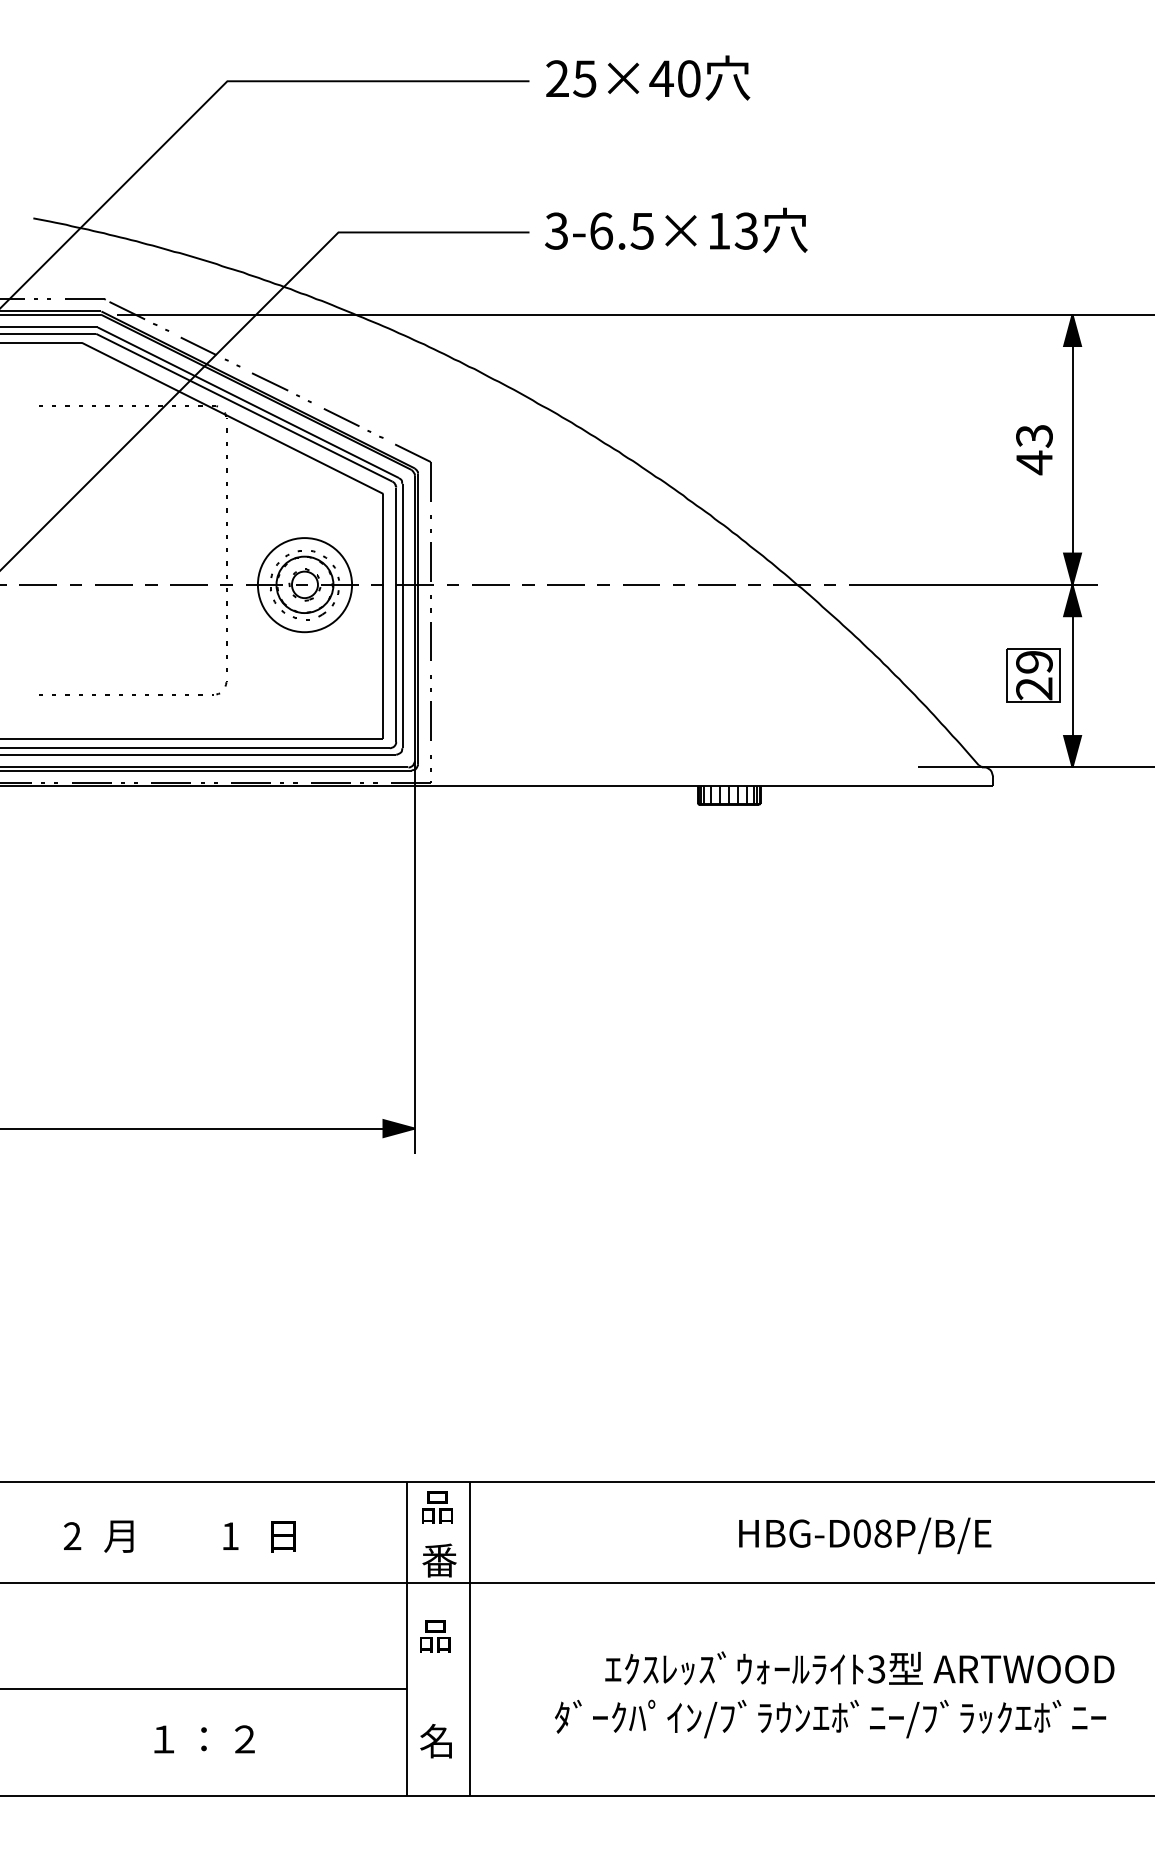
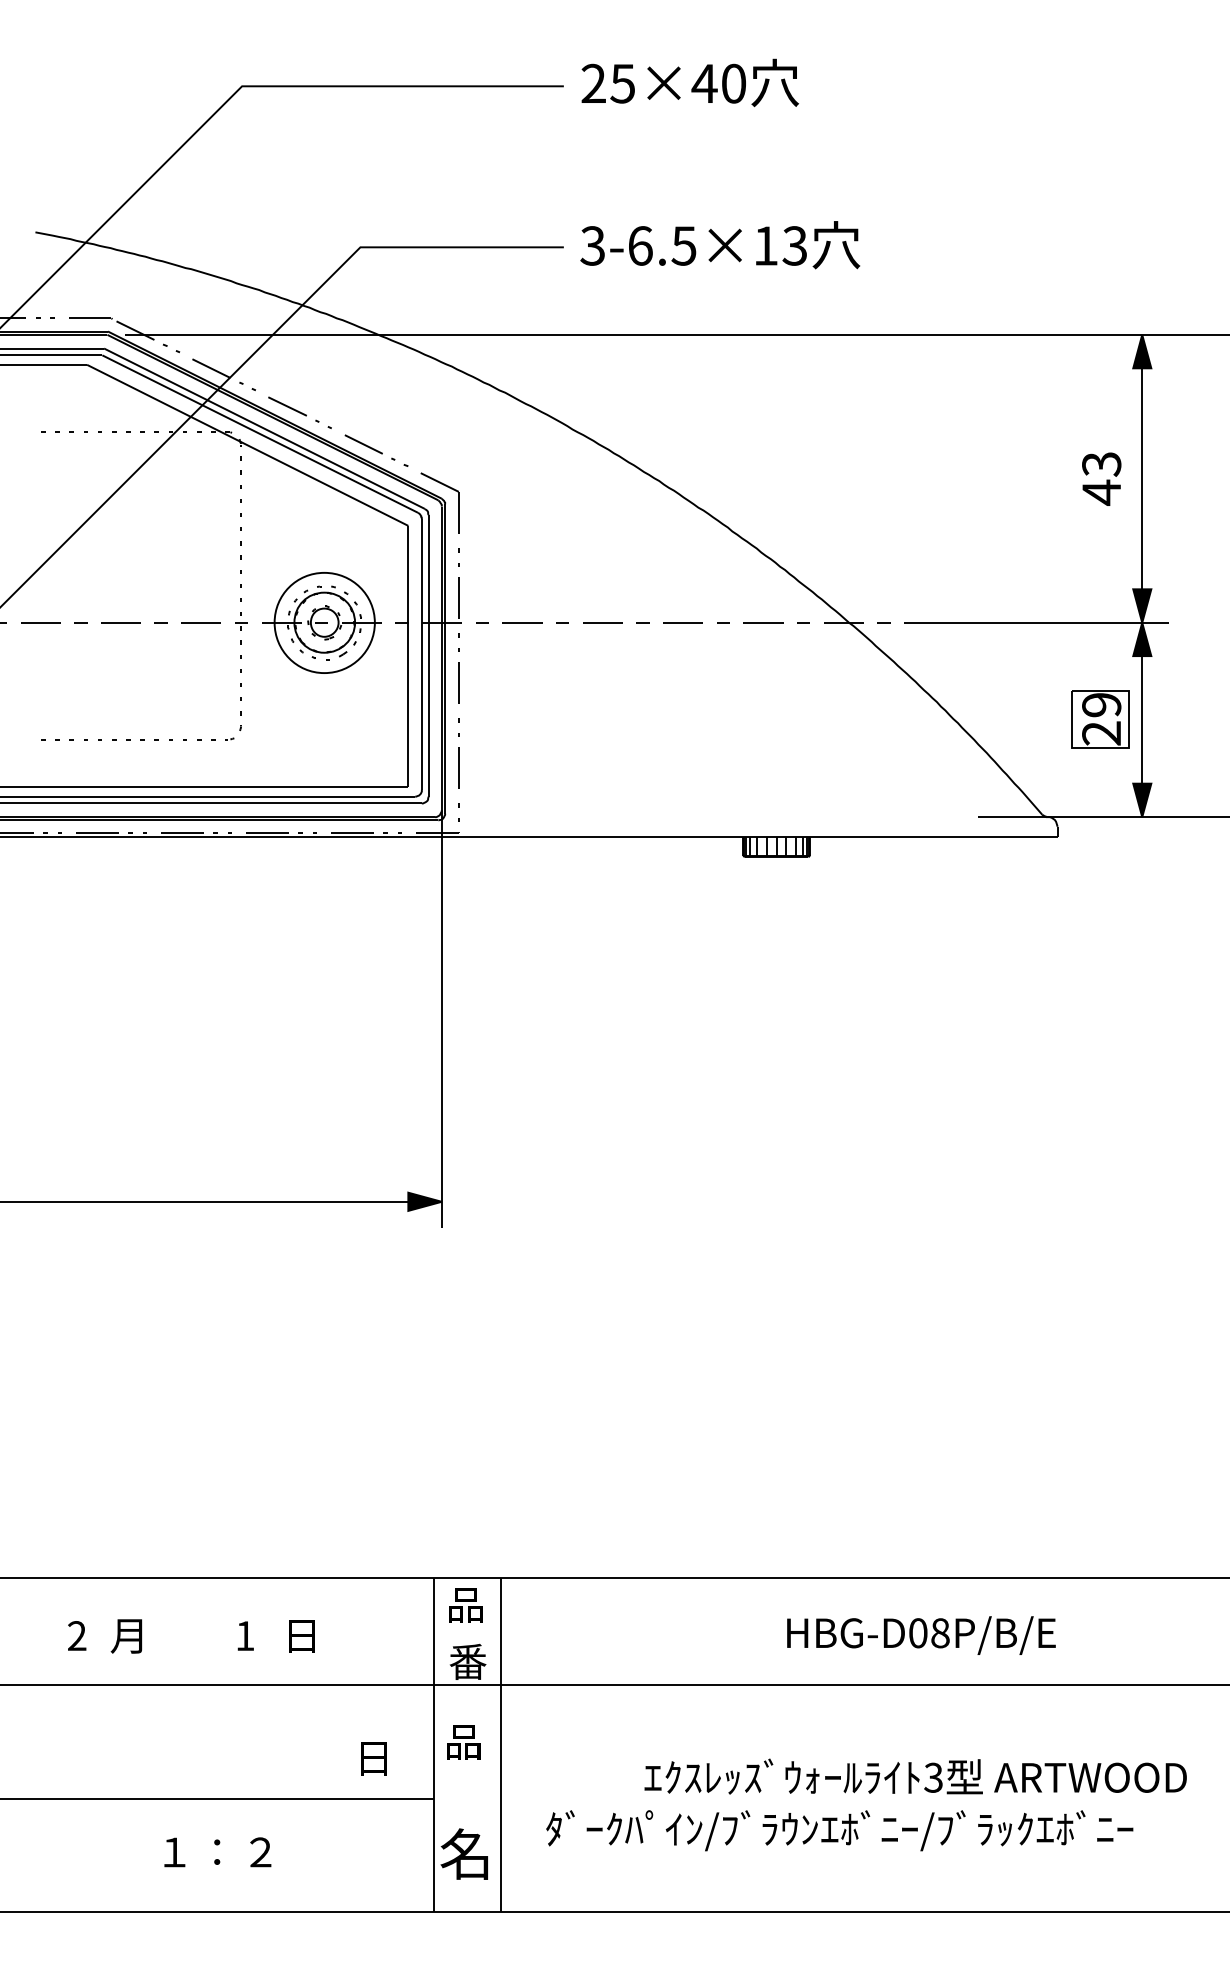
part: (351, 1651) -> (374, 1758), added
text: (830, 1718) -> (839, 1830), moved
part: (435, 1741) -> (463, 1854), size x1.4

